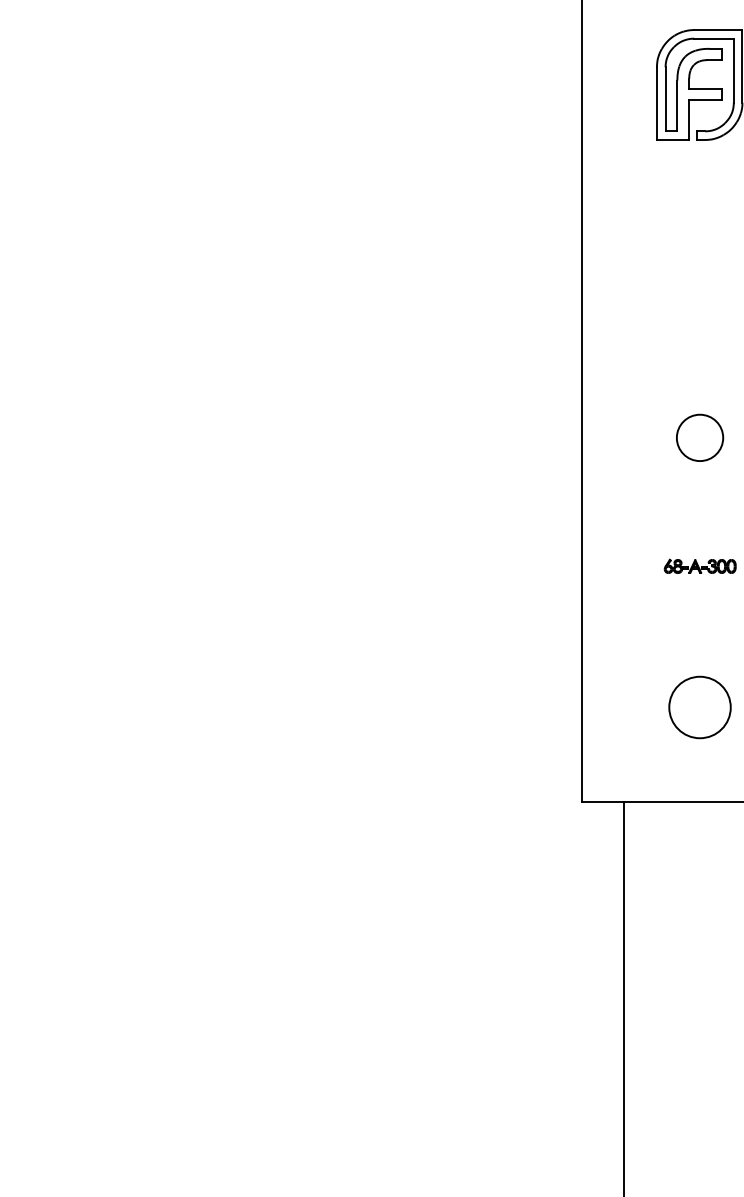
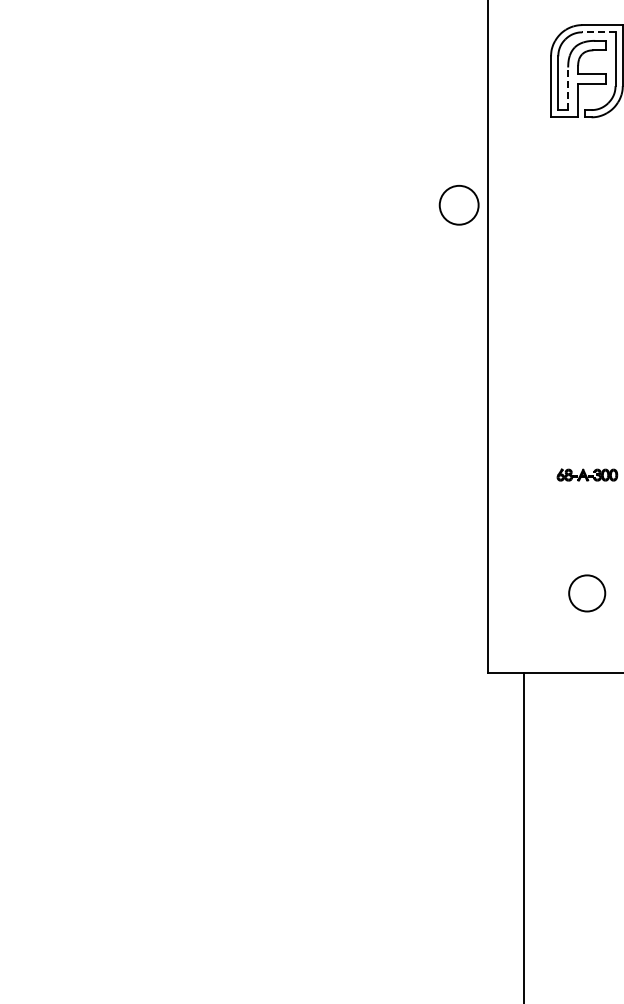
line: (713, 38) -> (598, 32), solid -> dashed
line: (677, 105) -> (568, 88), solid -> dashed
circle: (699, 438) -> (458, 205), moved
circle: (699, 707) -> (586, 593), size x0.7

